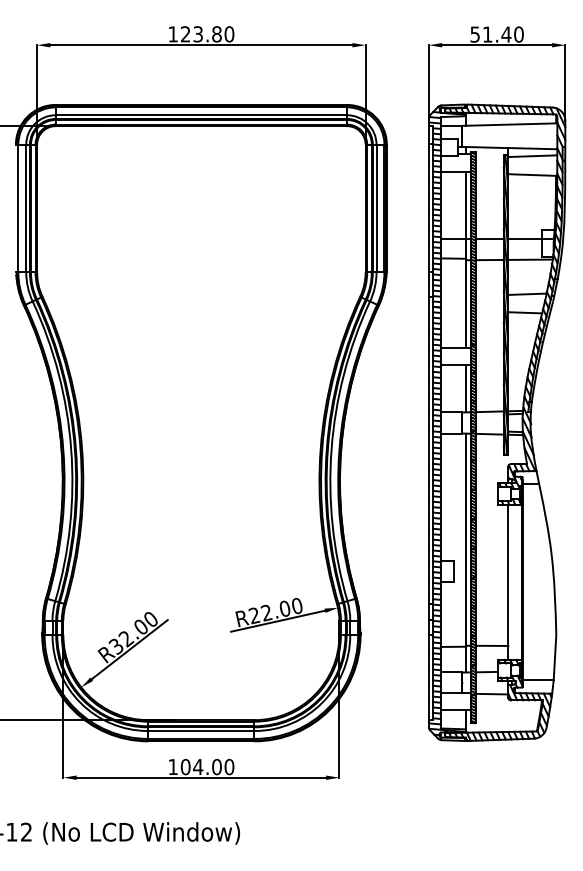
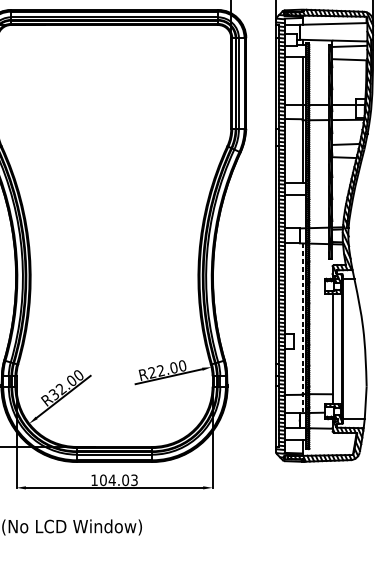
line: (466, 388) -> (302, 211), removed
line: (466, 553) -> (302, 328), solid -> dashed
text: (229, 767) -> (134, 480), 104.00 -> 104.03

